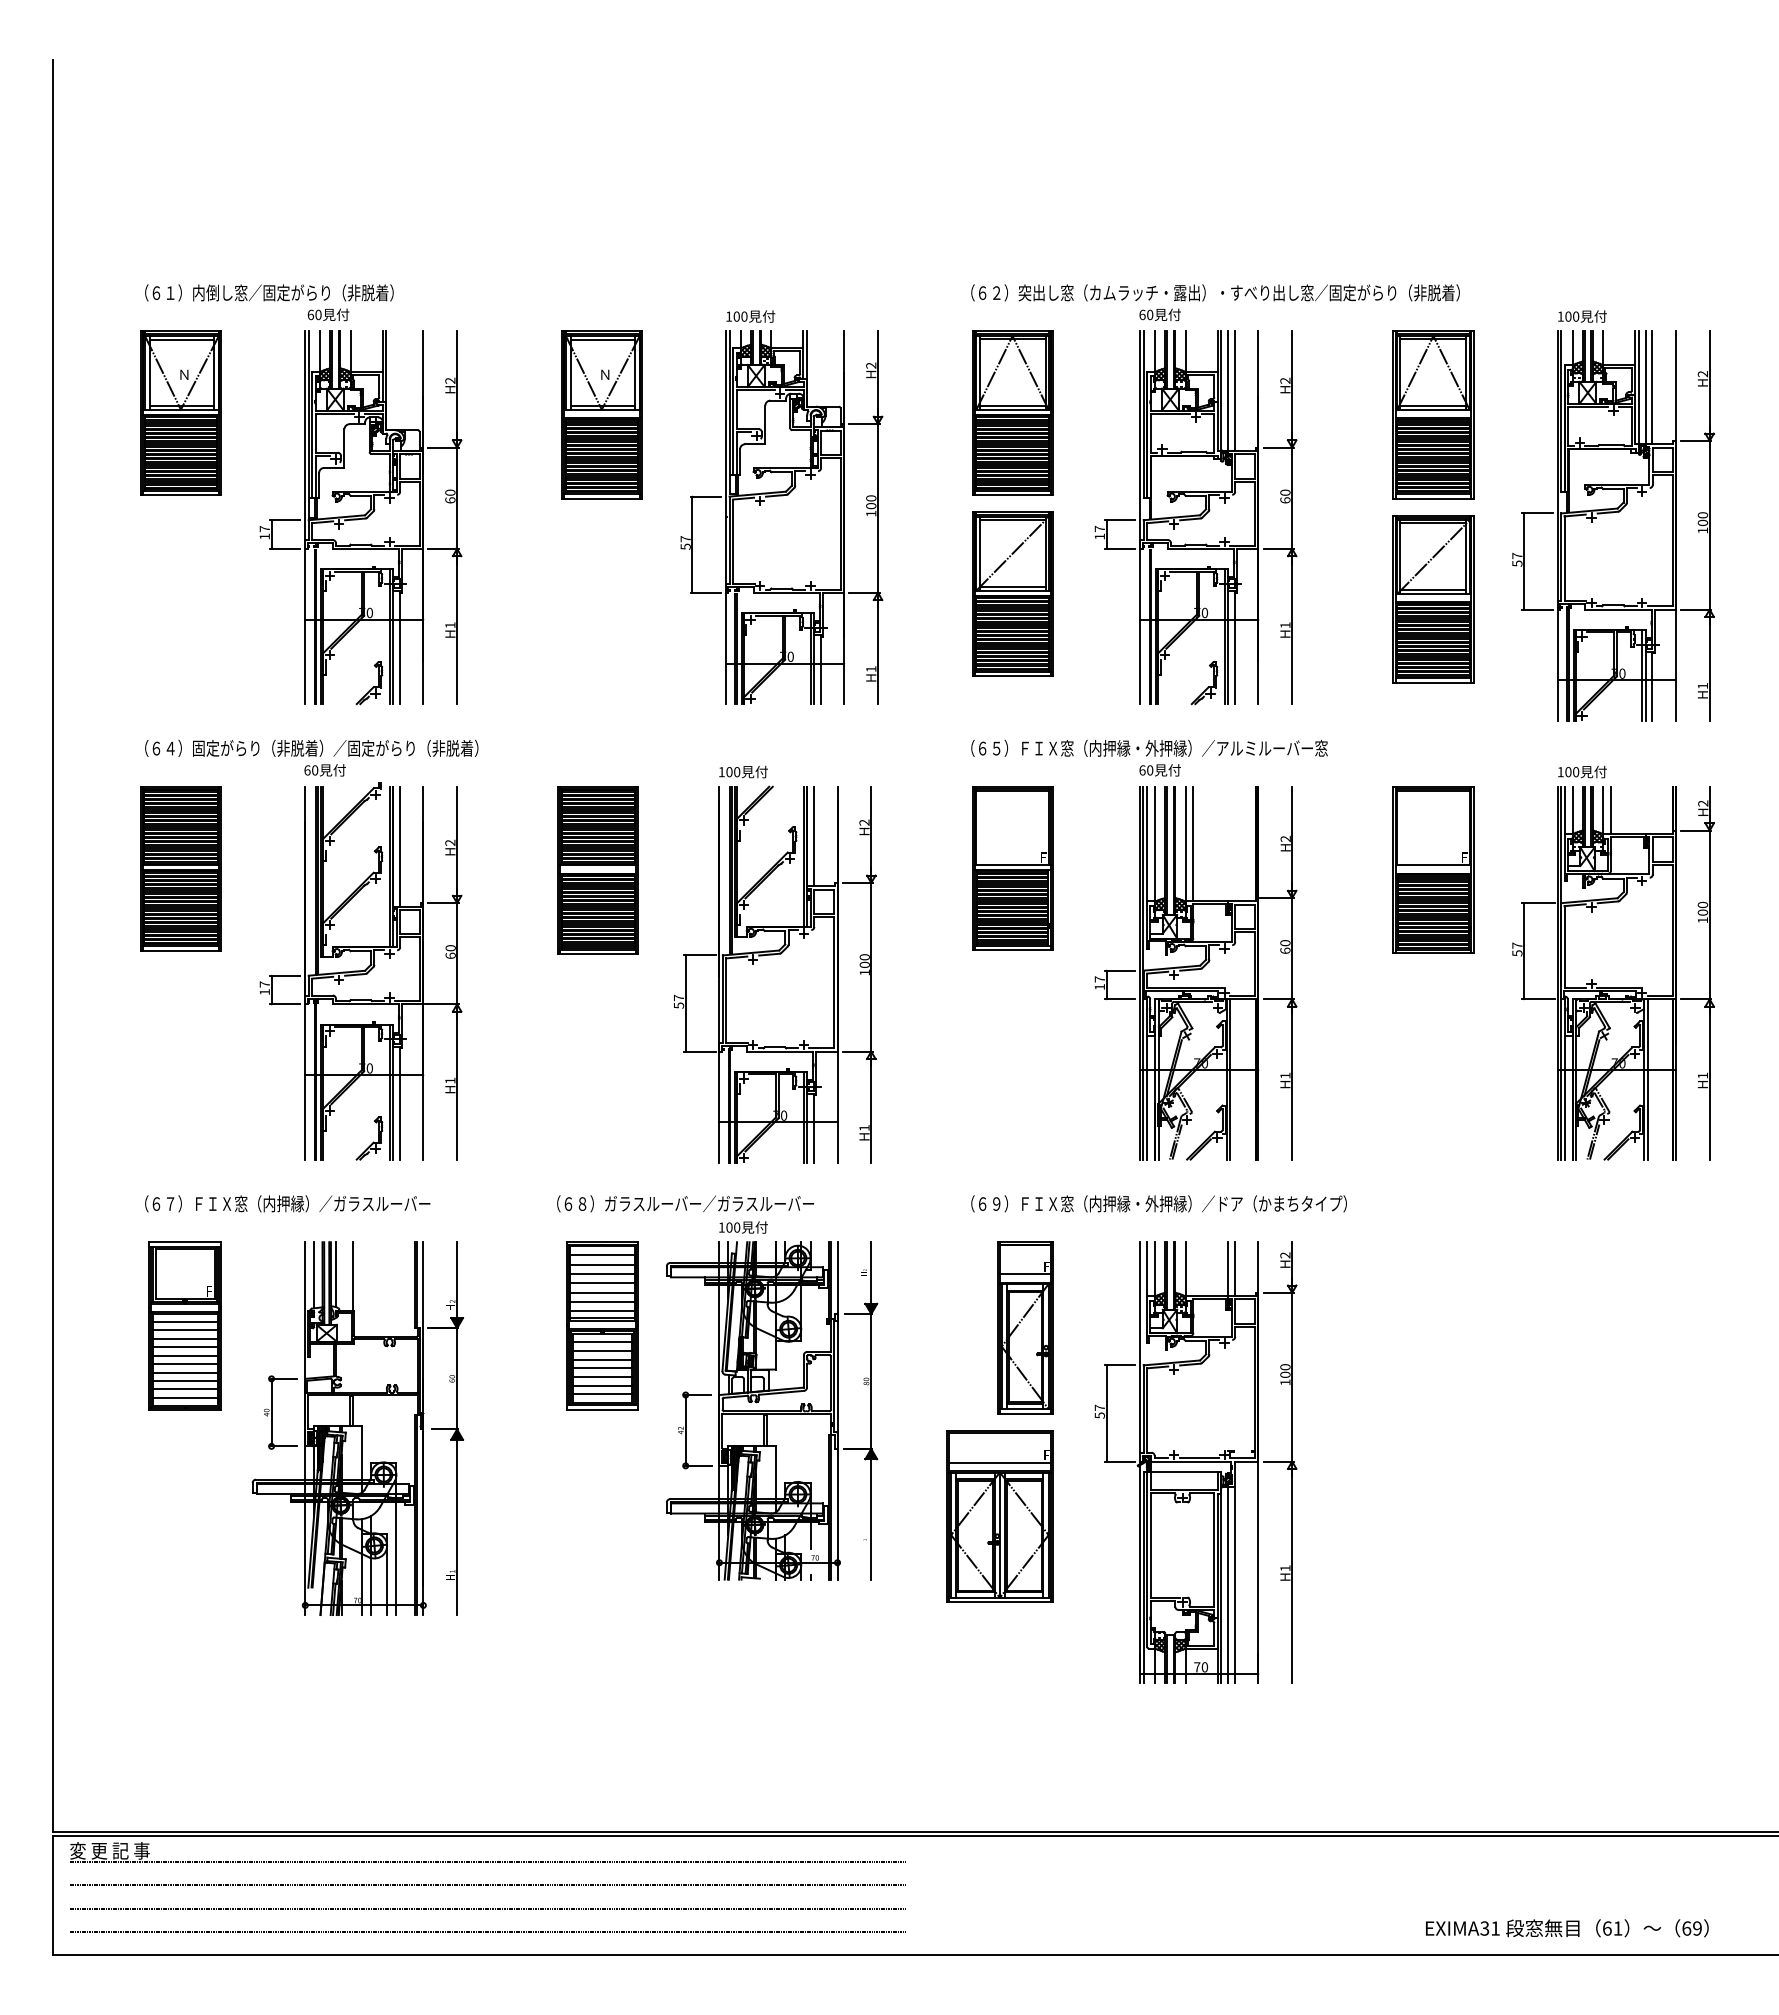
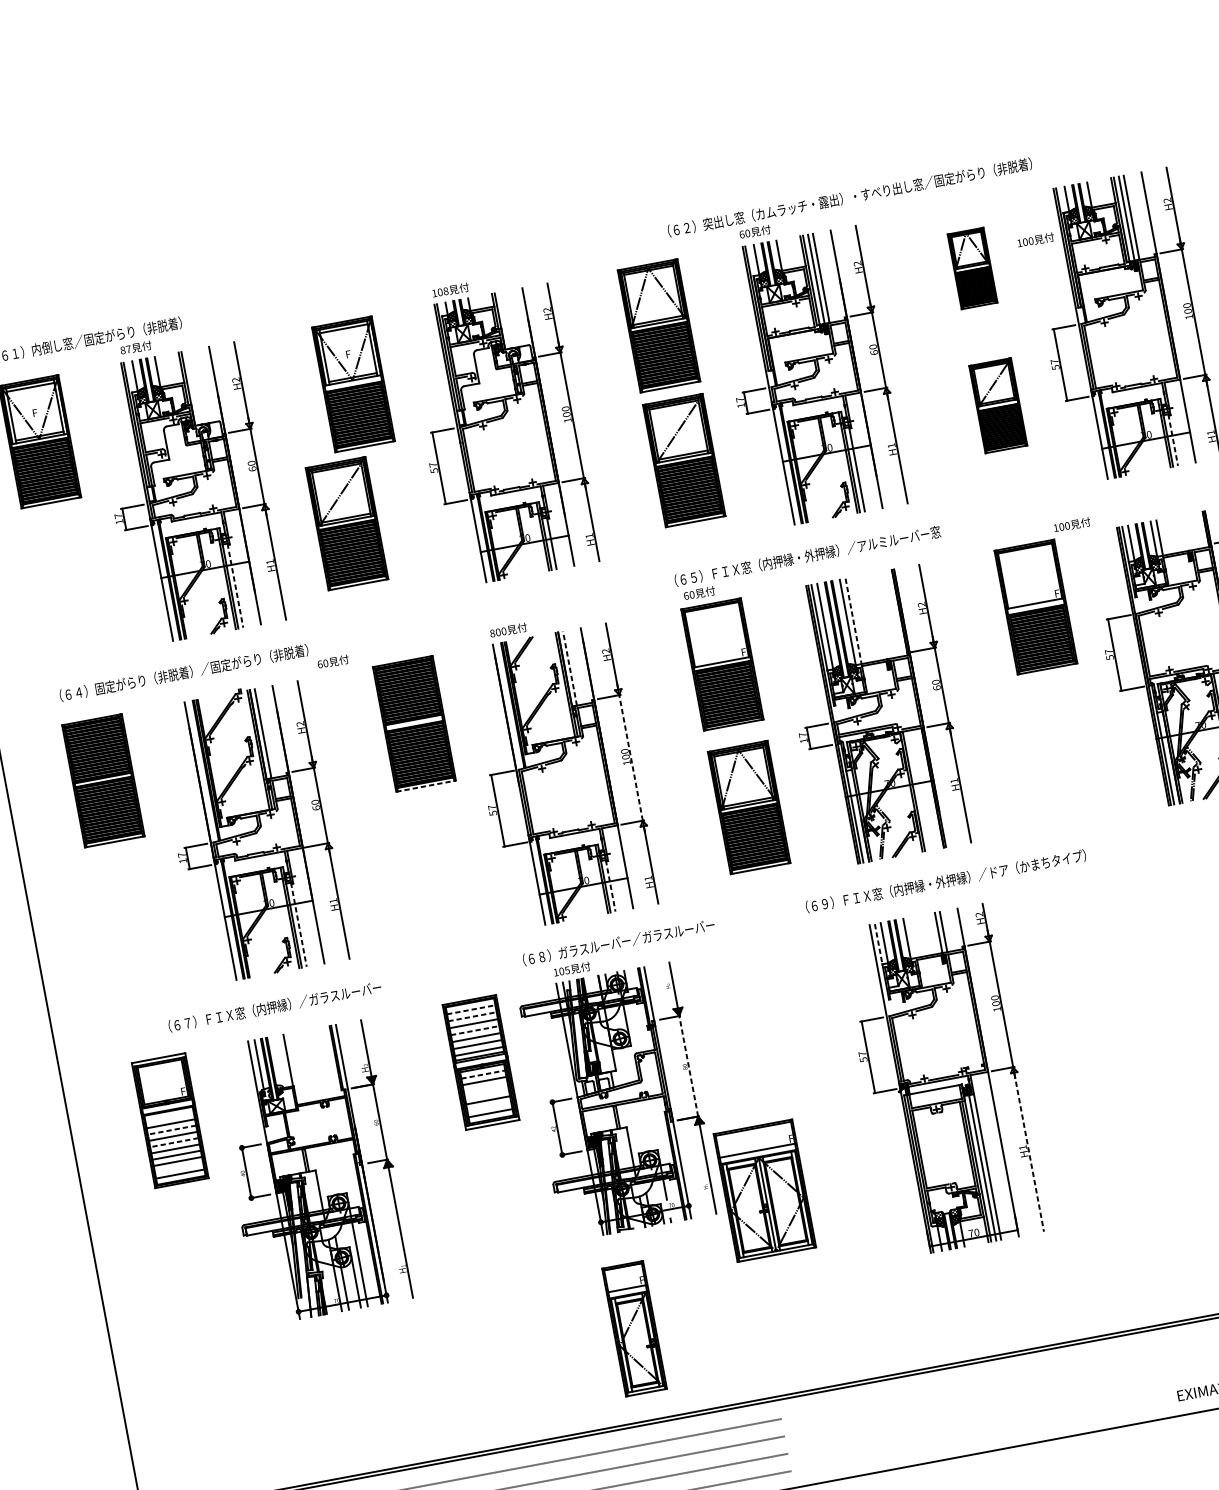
text: (1215, 292) -> (849, 197), moved
text: (314, 314) -> (125, 349), 60 -> 87
text: (744, 316) -> (446, 291), 100 -> 108
text: (1582, 316) -> (1035, 240), moved
text: (183, 374) -> (36, 412), Ｎ -> F
text: (604, 374) -> (349, 353), Ｎ -> F
part: (1433, 414) -> (972, 268), size x0.6
part: (559, 593) -> (346, 523), added
part: (1433, 599) -> (998, 405), size x0.7
line: (399, 647) -> (235, 585), solid -> dashed
line: (1652, 686) -> (1173, 440), solid -> dashed
text: (324, 770) -> (332, 662), moved
text: (1159, 770) -> (699, 593), moved
text: (1582, 771) -> (1072, 524), moved
text: (721, 772) -> (492, 633), 100 -> 800
line: (813, 836) -> (569, 668), solid -> dashed
line: (1193, 844) -> (853, 621), solid -> dashed
line: (598, 954) -> (426, 786), solid -> dashed
line: (871, 966) -> (631, 757), solid -> dashed
part: (1012, 1059) -> (749, 806), added
line: (399, 1103) -> (298, 925), solid -> dashed
line: (813, 1128) -> (610, 886), solid -> dashed
text: (287, 1203) -> (274, 1006), moved
text: (685, 1203) -> (618, 942), moved
text: (1158, 1203) -> (945, 881), moved
text: (737, 1227) -> (567, 970), 100 -> 105
line: (603, 1255) -> (471, 1009), solid -> dashed
line: (603, 1264) -> (473, 1016), solid -> dashed
line: (1147, 1269) -> (878, 944), solid -> dashed
line: (336, 1274) -> (275, 1061), removed
line: (603, 1283) -> (475, 1030), solid -> dashed
line: (184, 1321) -> (169, 1117), removed
part: (1025, 1327) -> (634, 1328), moved
line: (184, 1338) -> (171, 1129), solid -> dashed
line: (602, 1342) -> (483, 1074), solid -> dashed
line: (184, 1355) -> (173, 1142), solid -> dashed
line: (602, 1359) -> (485, 1087), removed
line: (602, 1368) -> (486, 1094), removed
line: (871, 1381) -> (688, 1066), solid -> dashed
line: (602, 1385) -> (489, 1106), removed
line: (184, 1389) -> (178, 1167), removed
part: (999, 1516) -> (764, 1190), moved
line: (1292, 1576) -> (1029, 1152), solid -> dashed

